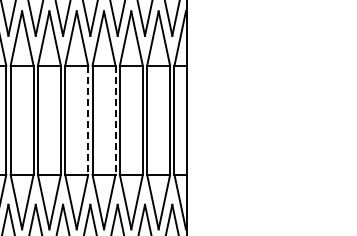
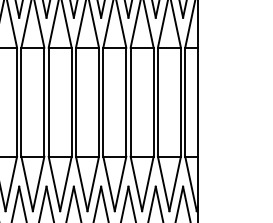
line: (88, 120) -> (99, 102), dashed -> solid
line: (115, 120) -> (126, 102), dashed -> solid

